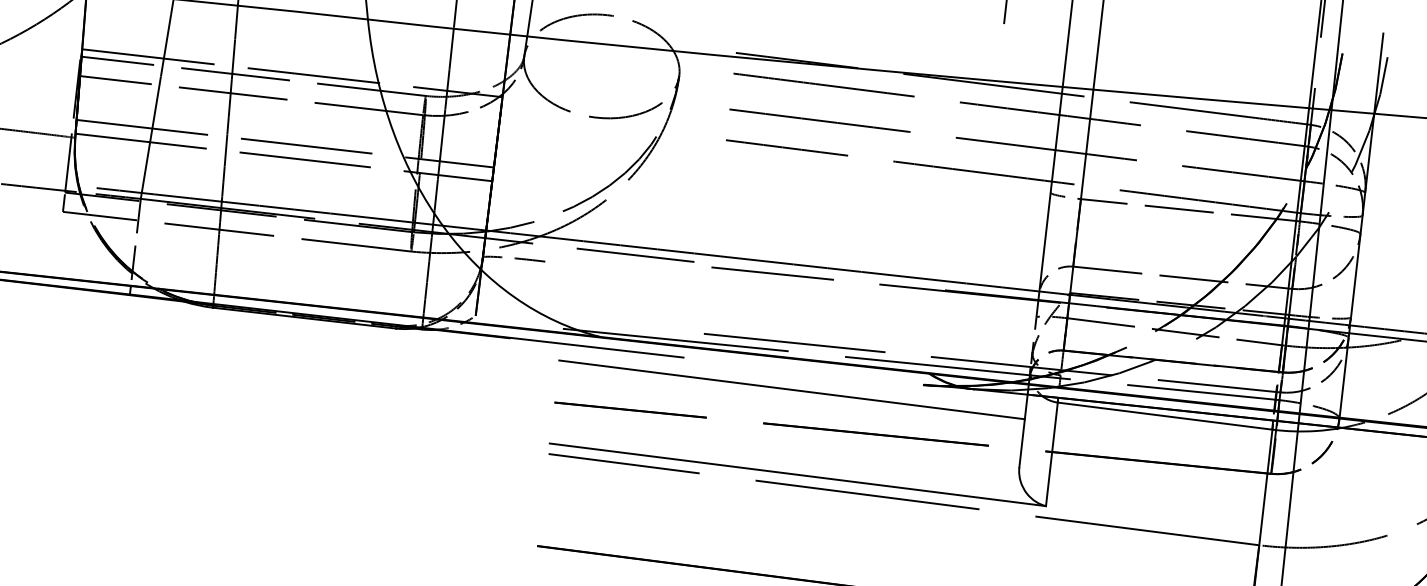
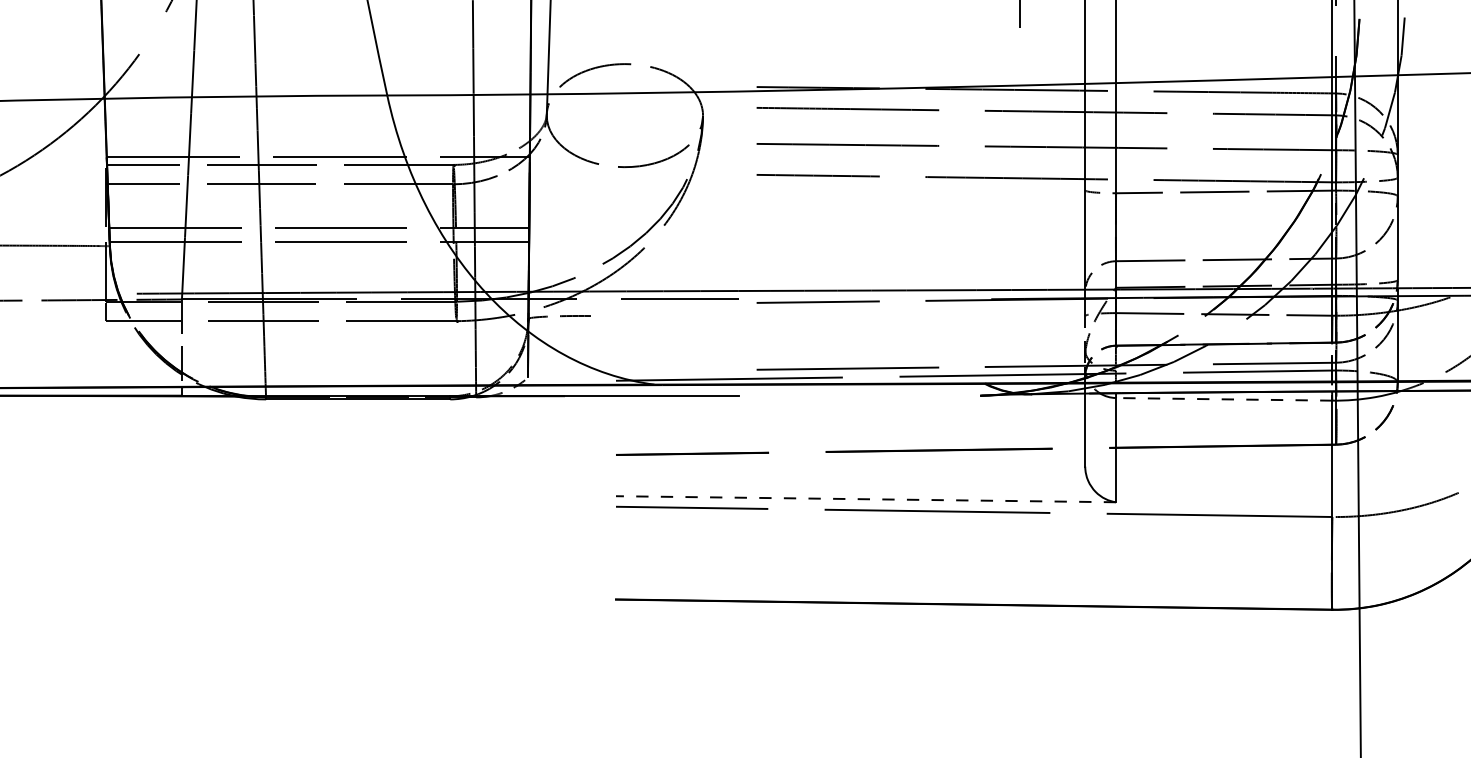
line: (791, 389) -> (850, 415), removed
line: (1164, 416) -> (1223, 399), solid -> dashed
line: (797, 475) -> (865, 499), solid -> dashed

